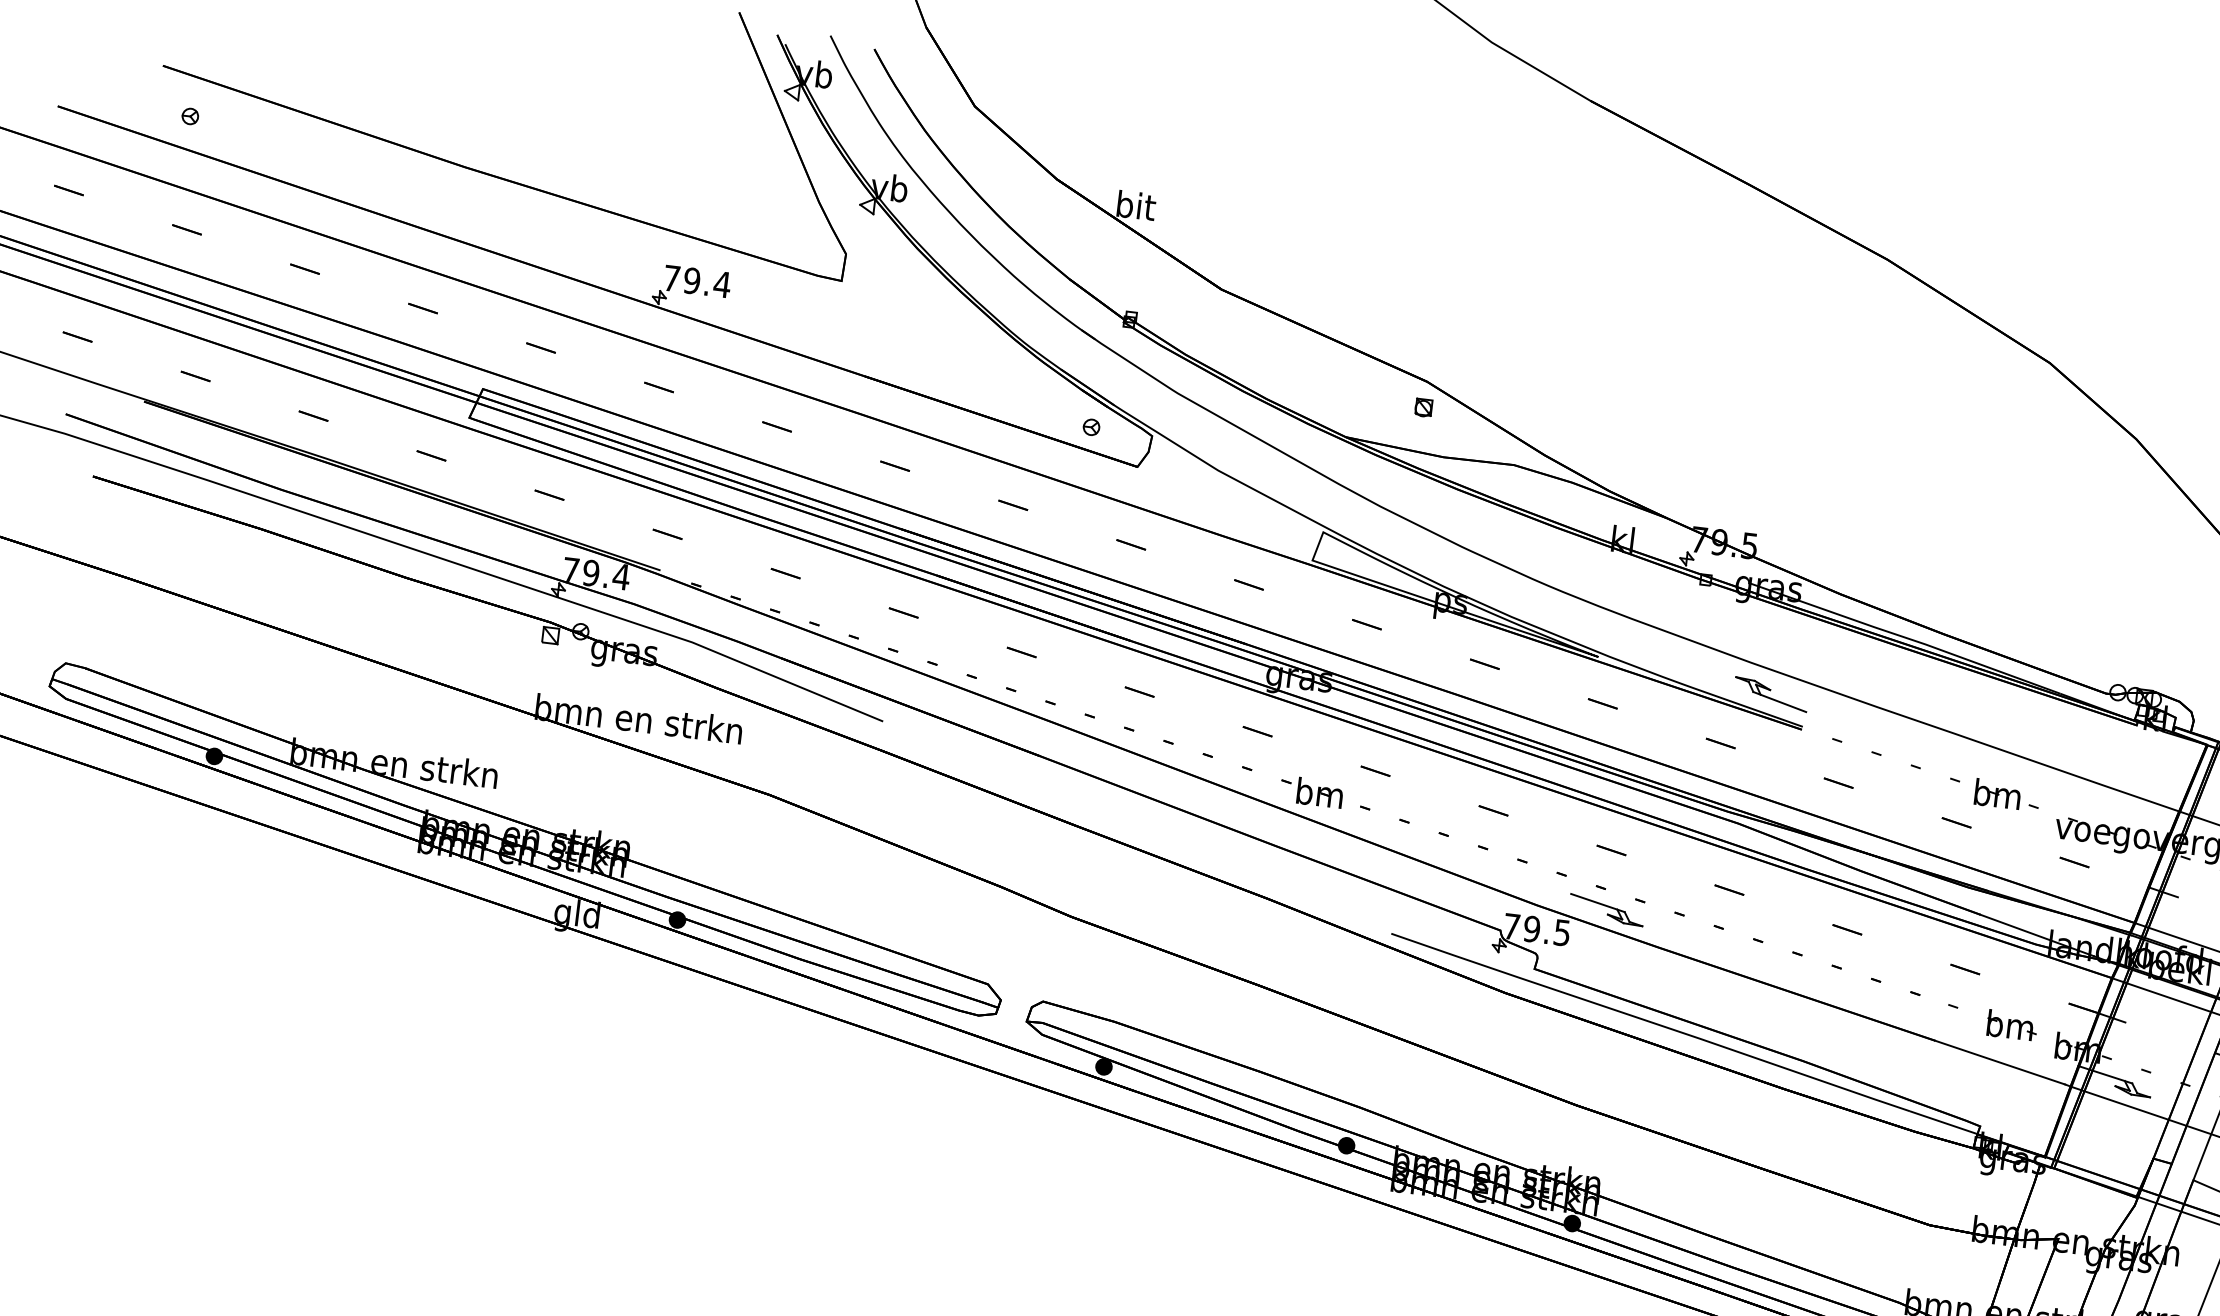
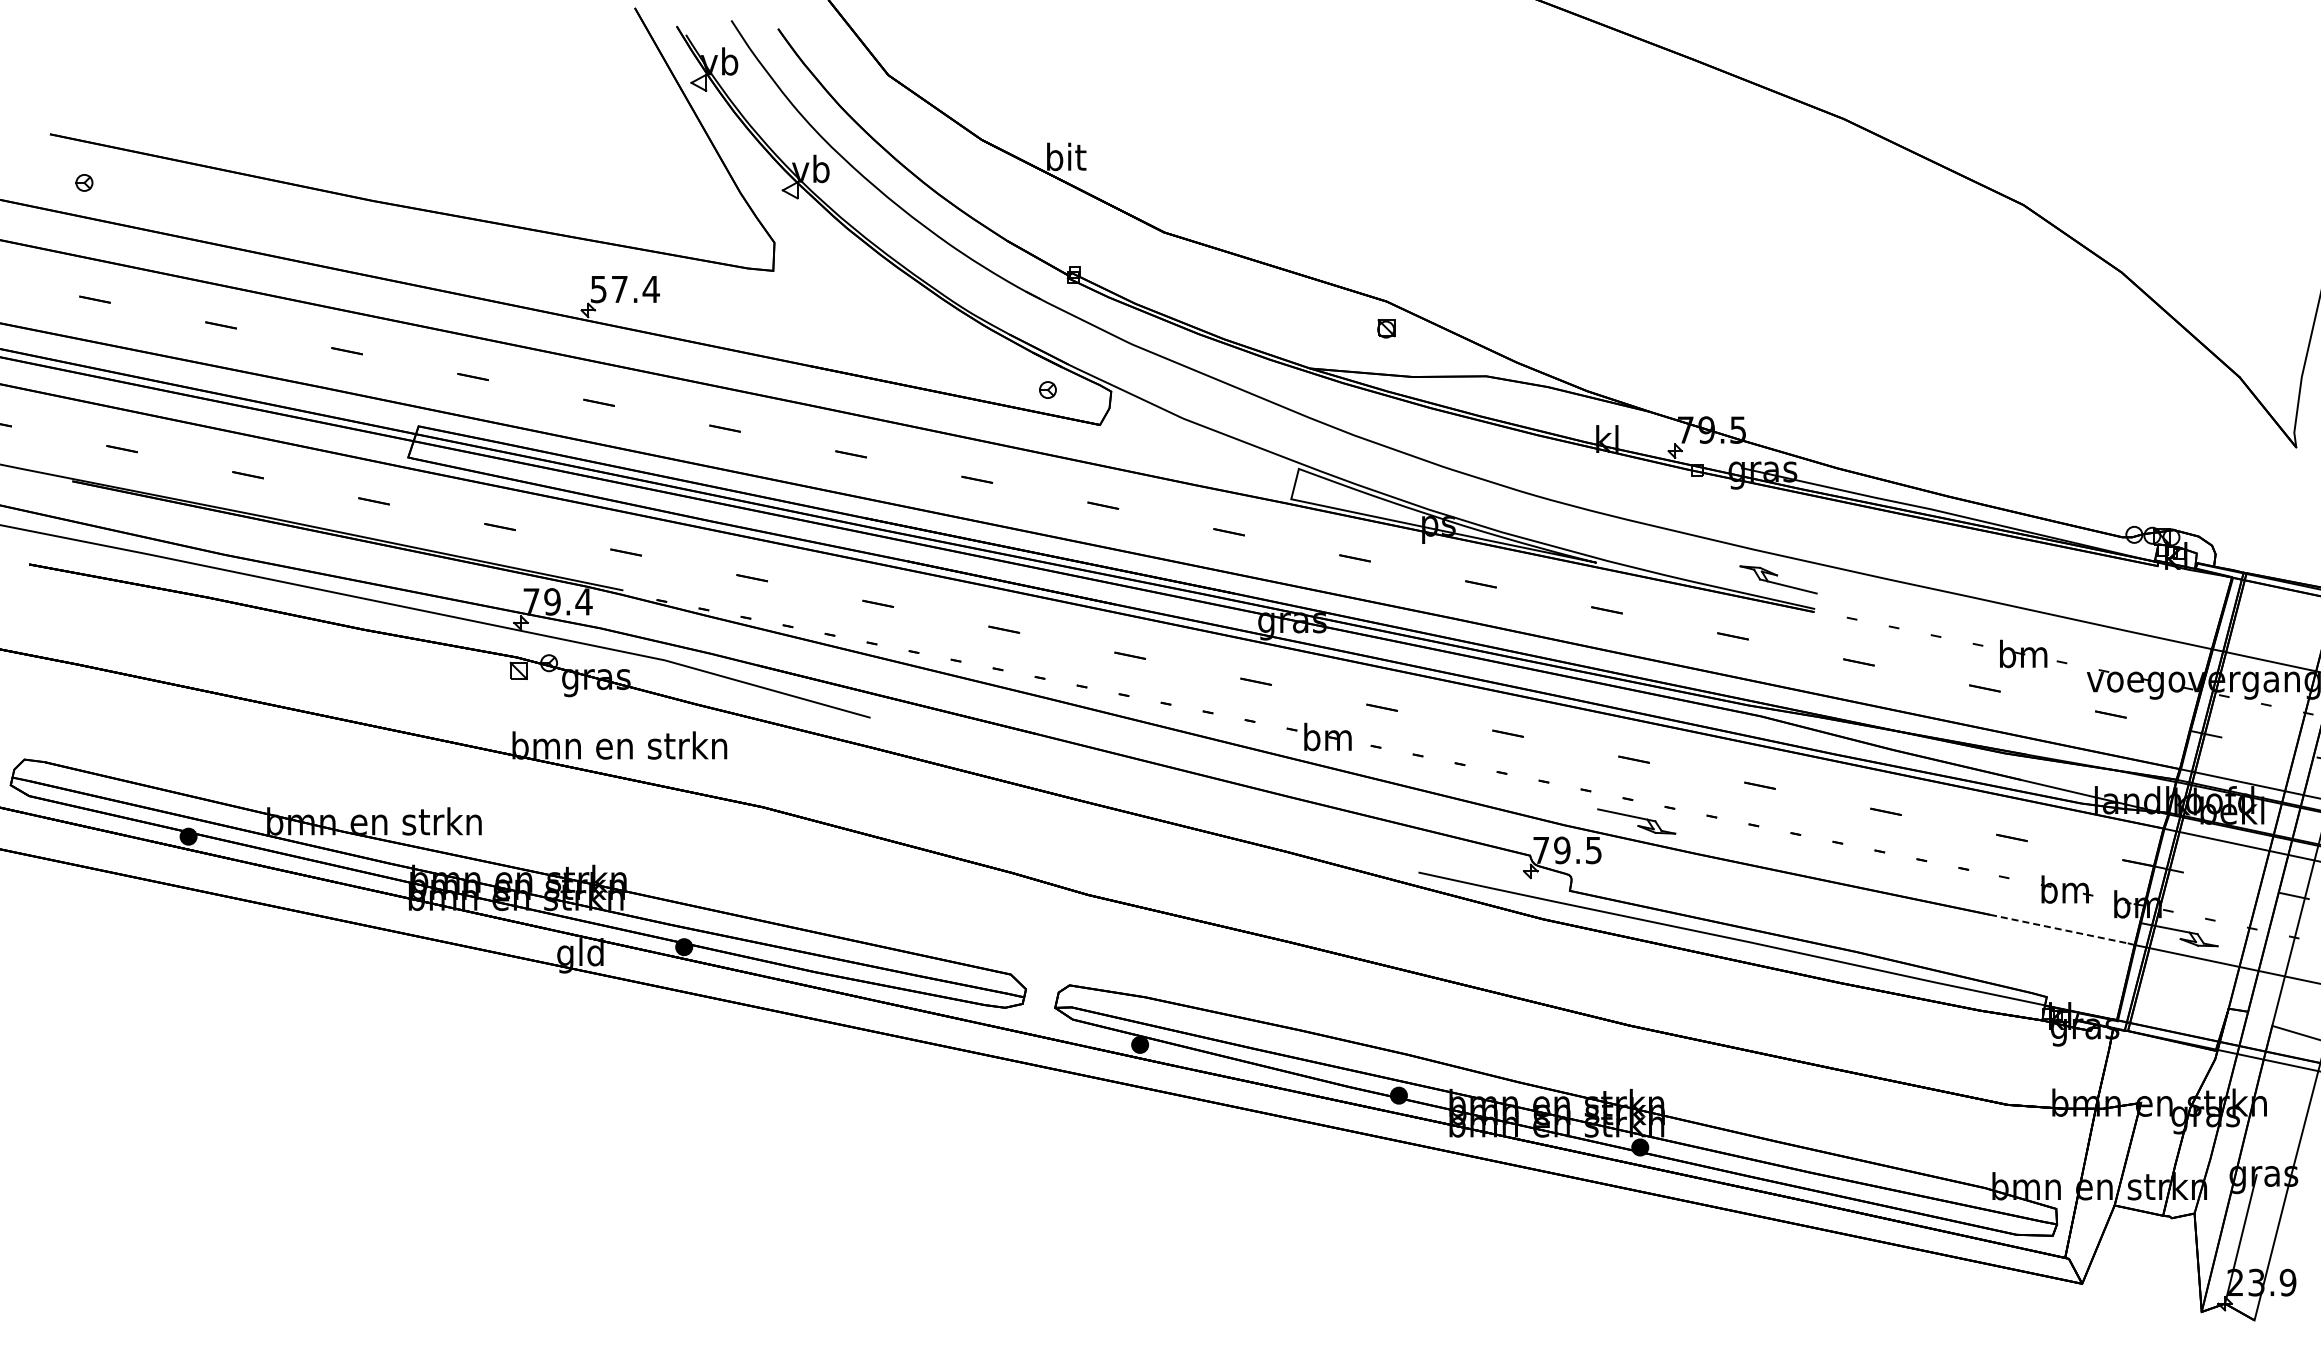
text: (681, 279) -> (608, 289), 79.4 -> 57.4
line: (2000, 1062) -> (2059, 929), solid -> dashed

